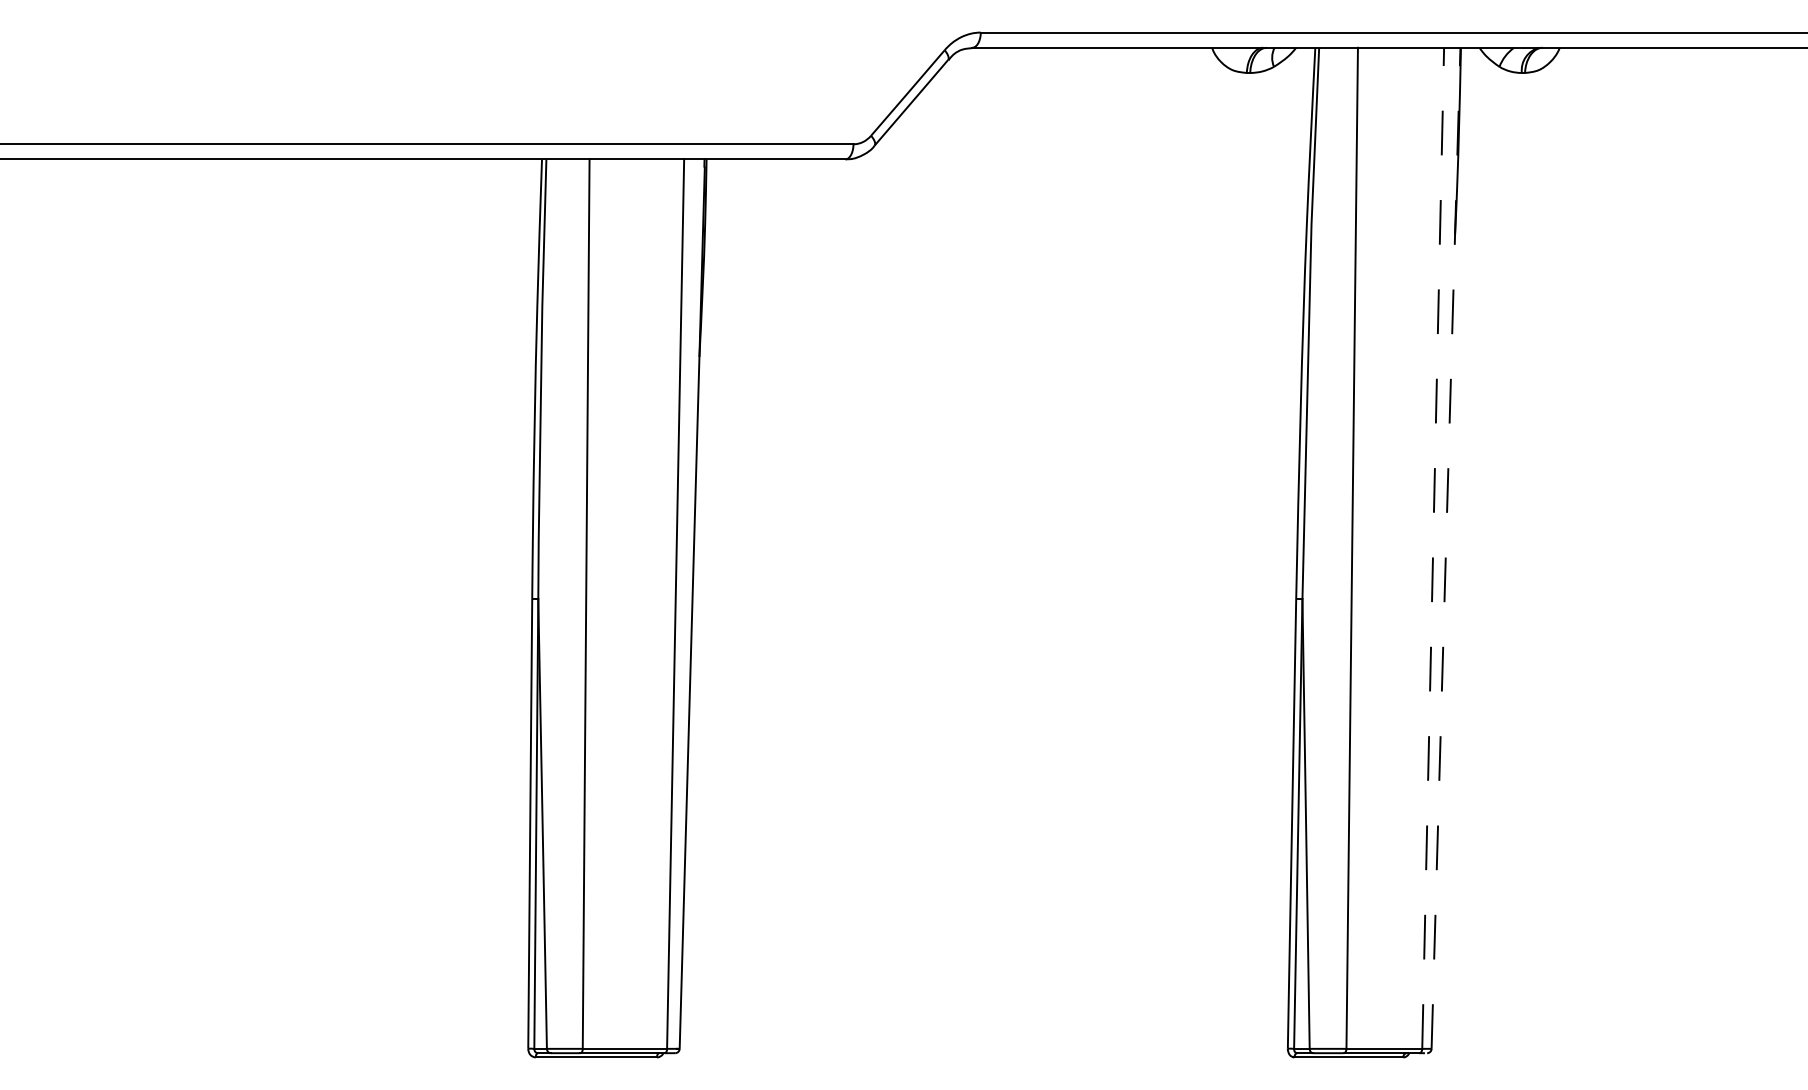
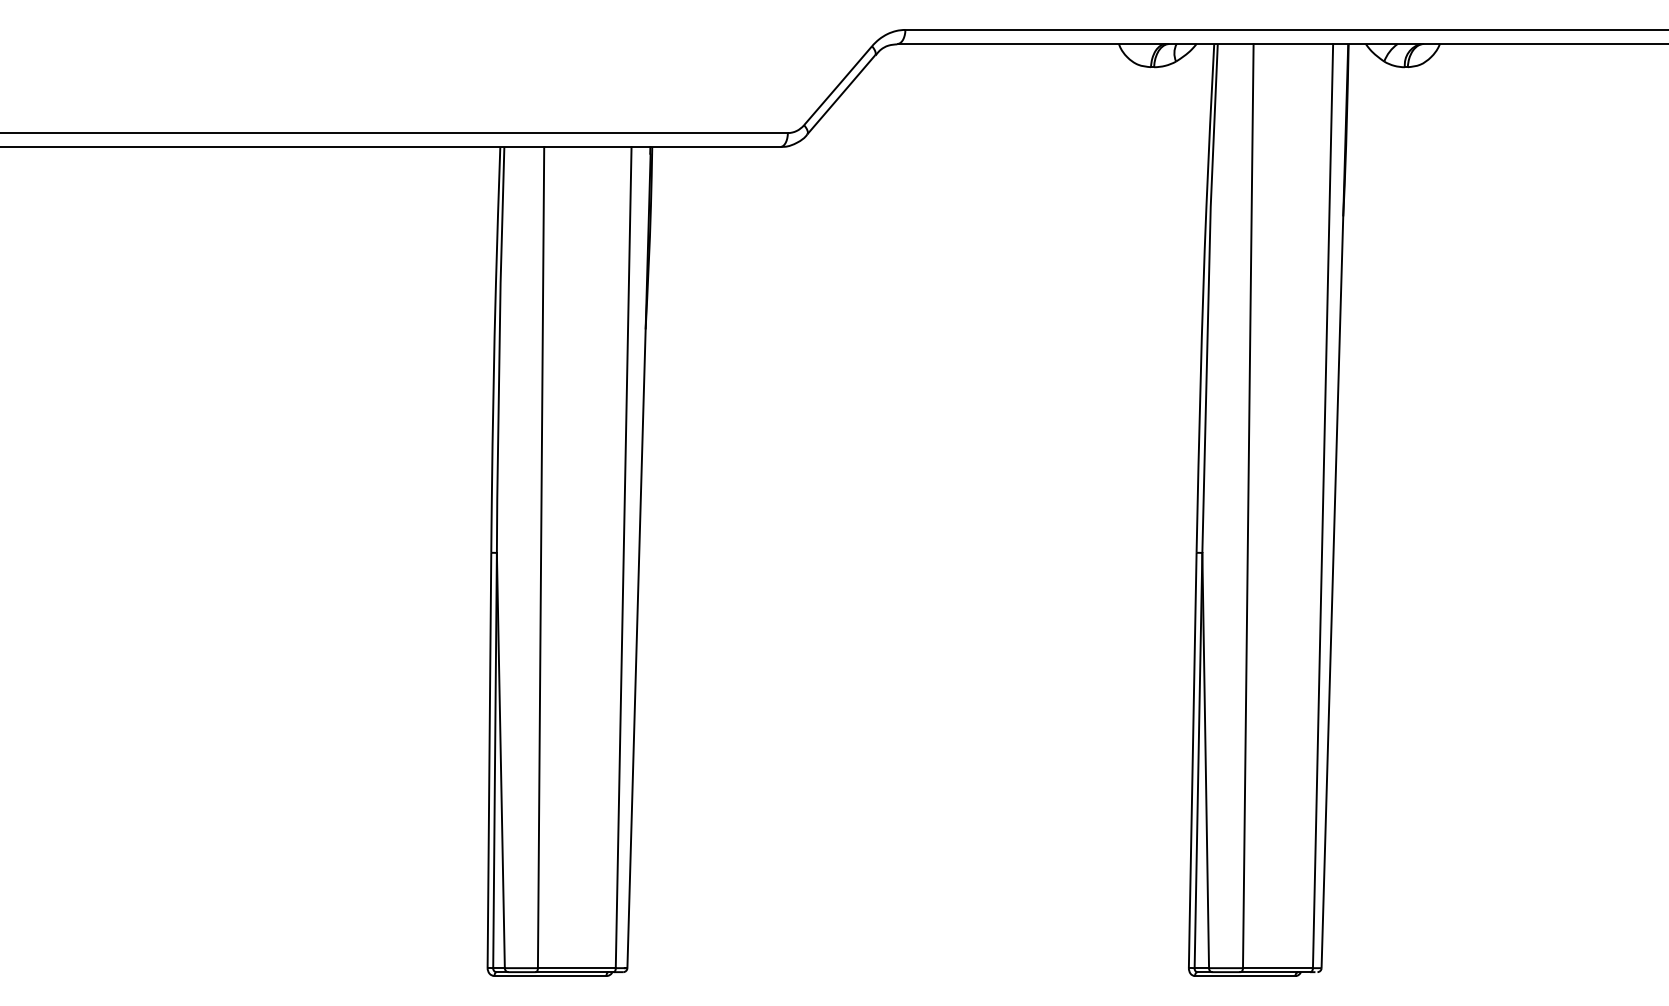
line: (1446, 547) -> (1335, 505), dashed -> solid
line: (1433, 548) -> (1323, 506), dashed -> solid

